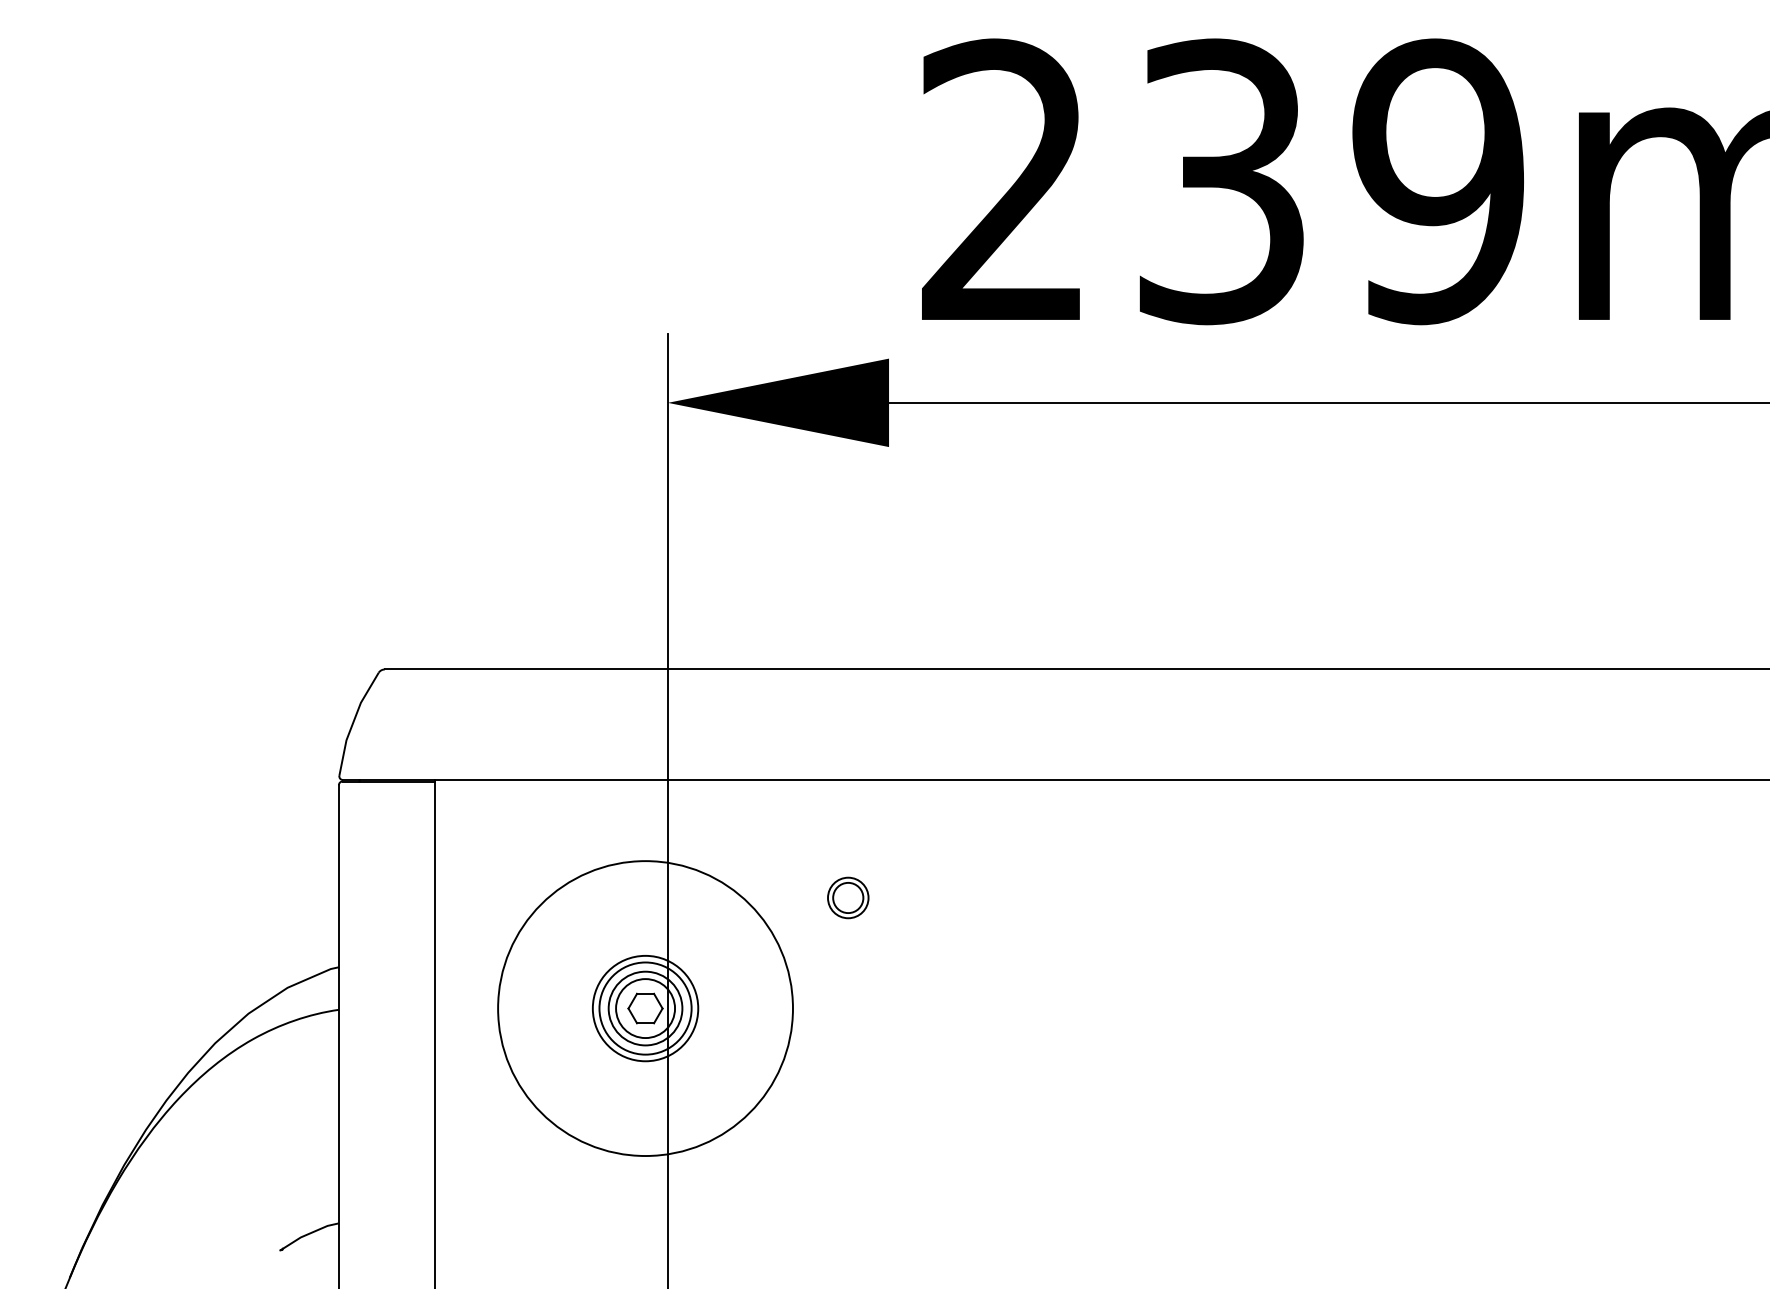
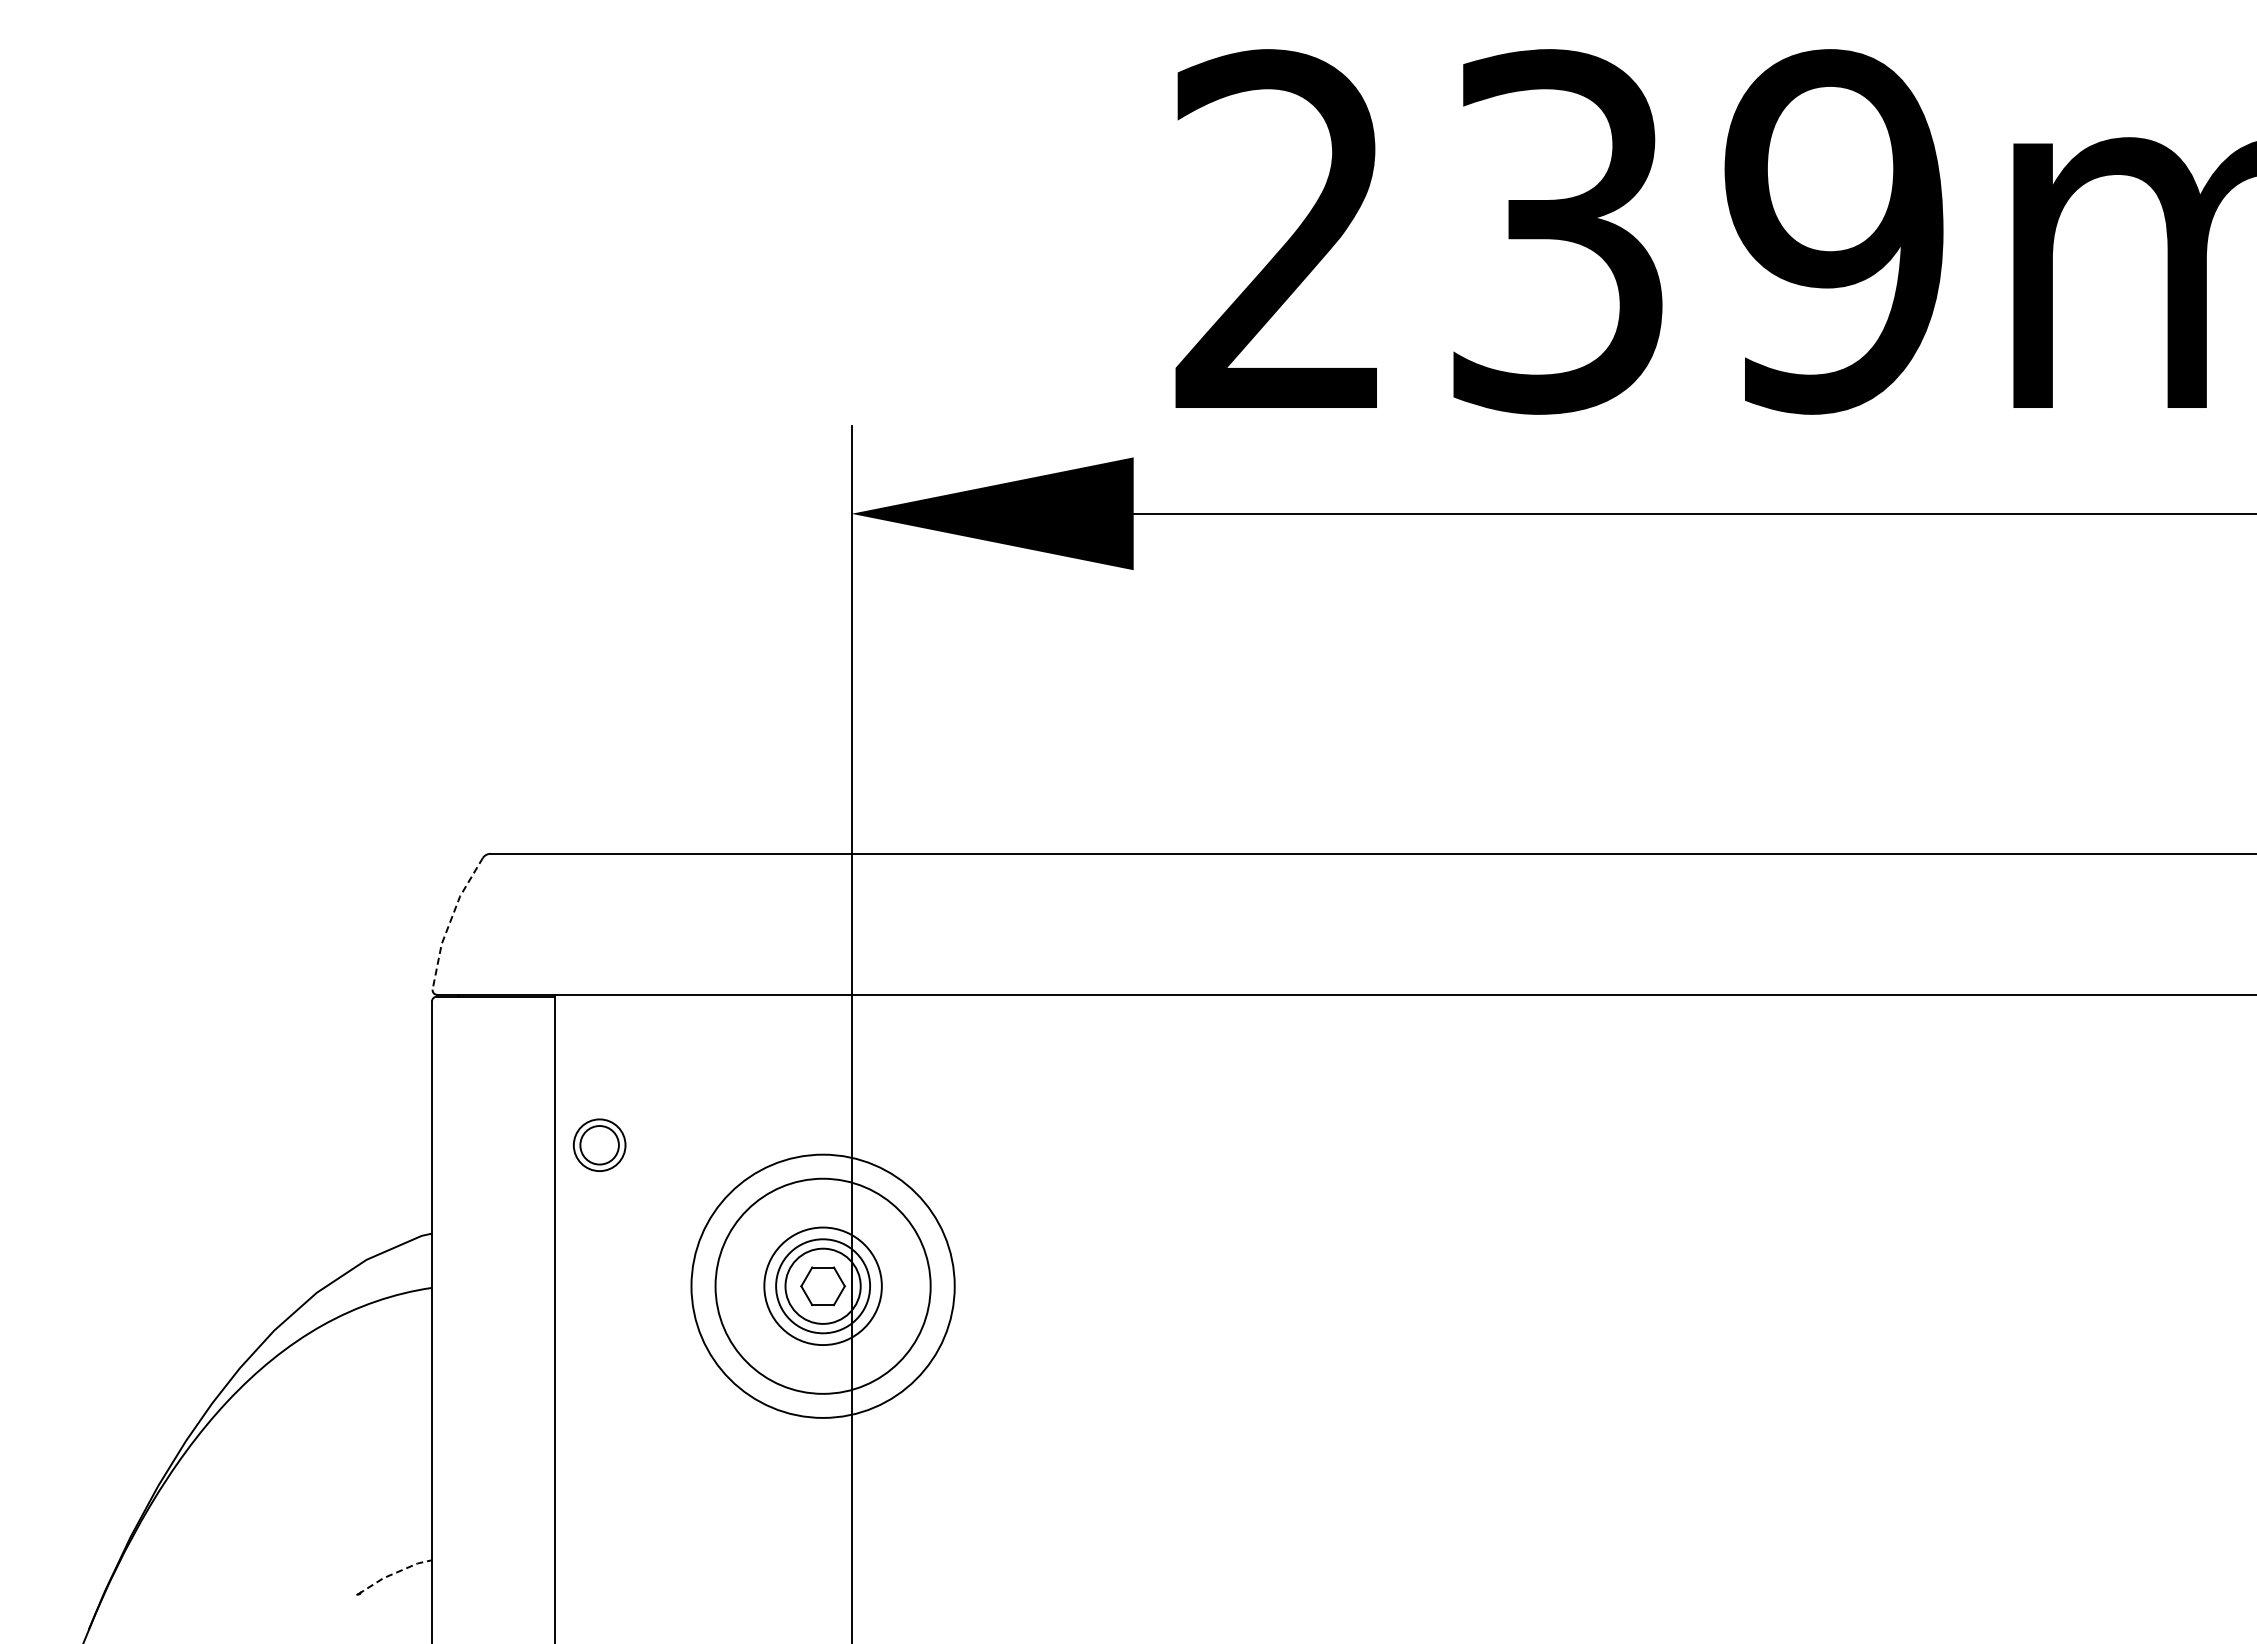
line: (353, 722) -> (450, 921), solid -> dashed
part: (848, 897) -> (599, 1144), moved
circle: (645, 1008) -> (822, 1286), size x1.6
circle: (645, 1008) -> (823, 1286), size x0.7
line: (308, 1233) -> (393, 1573), solid -> dashed

